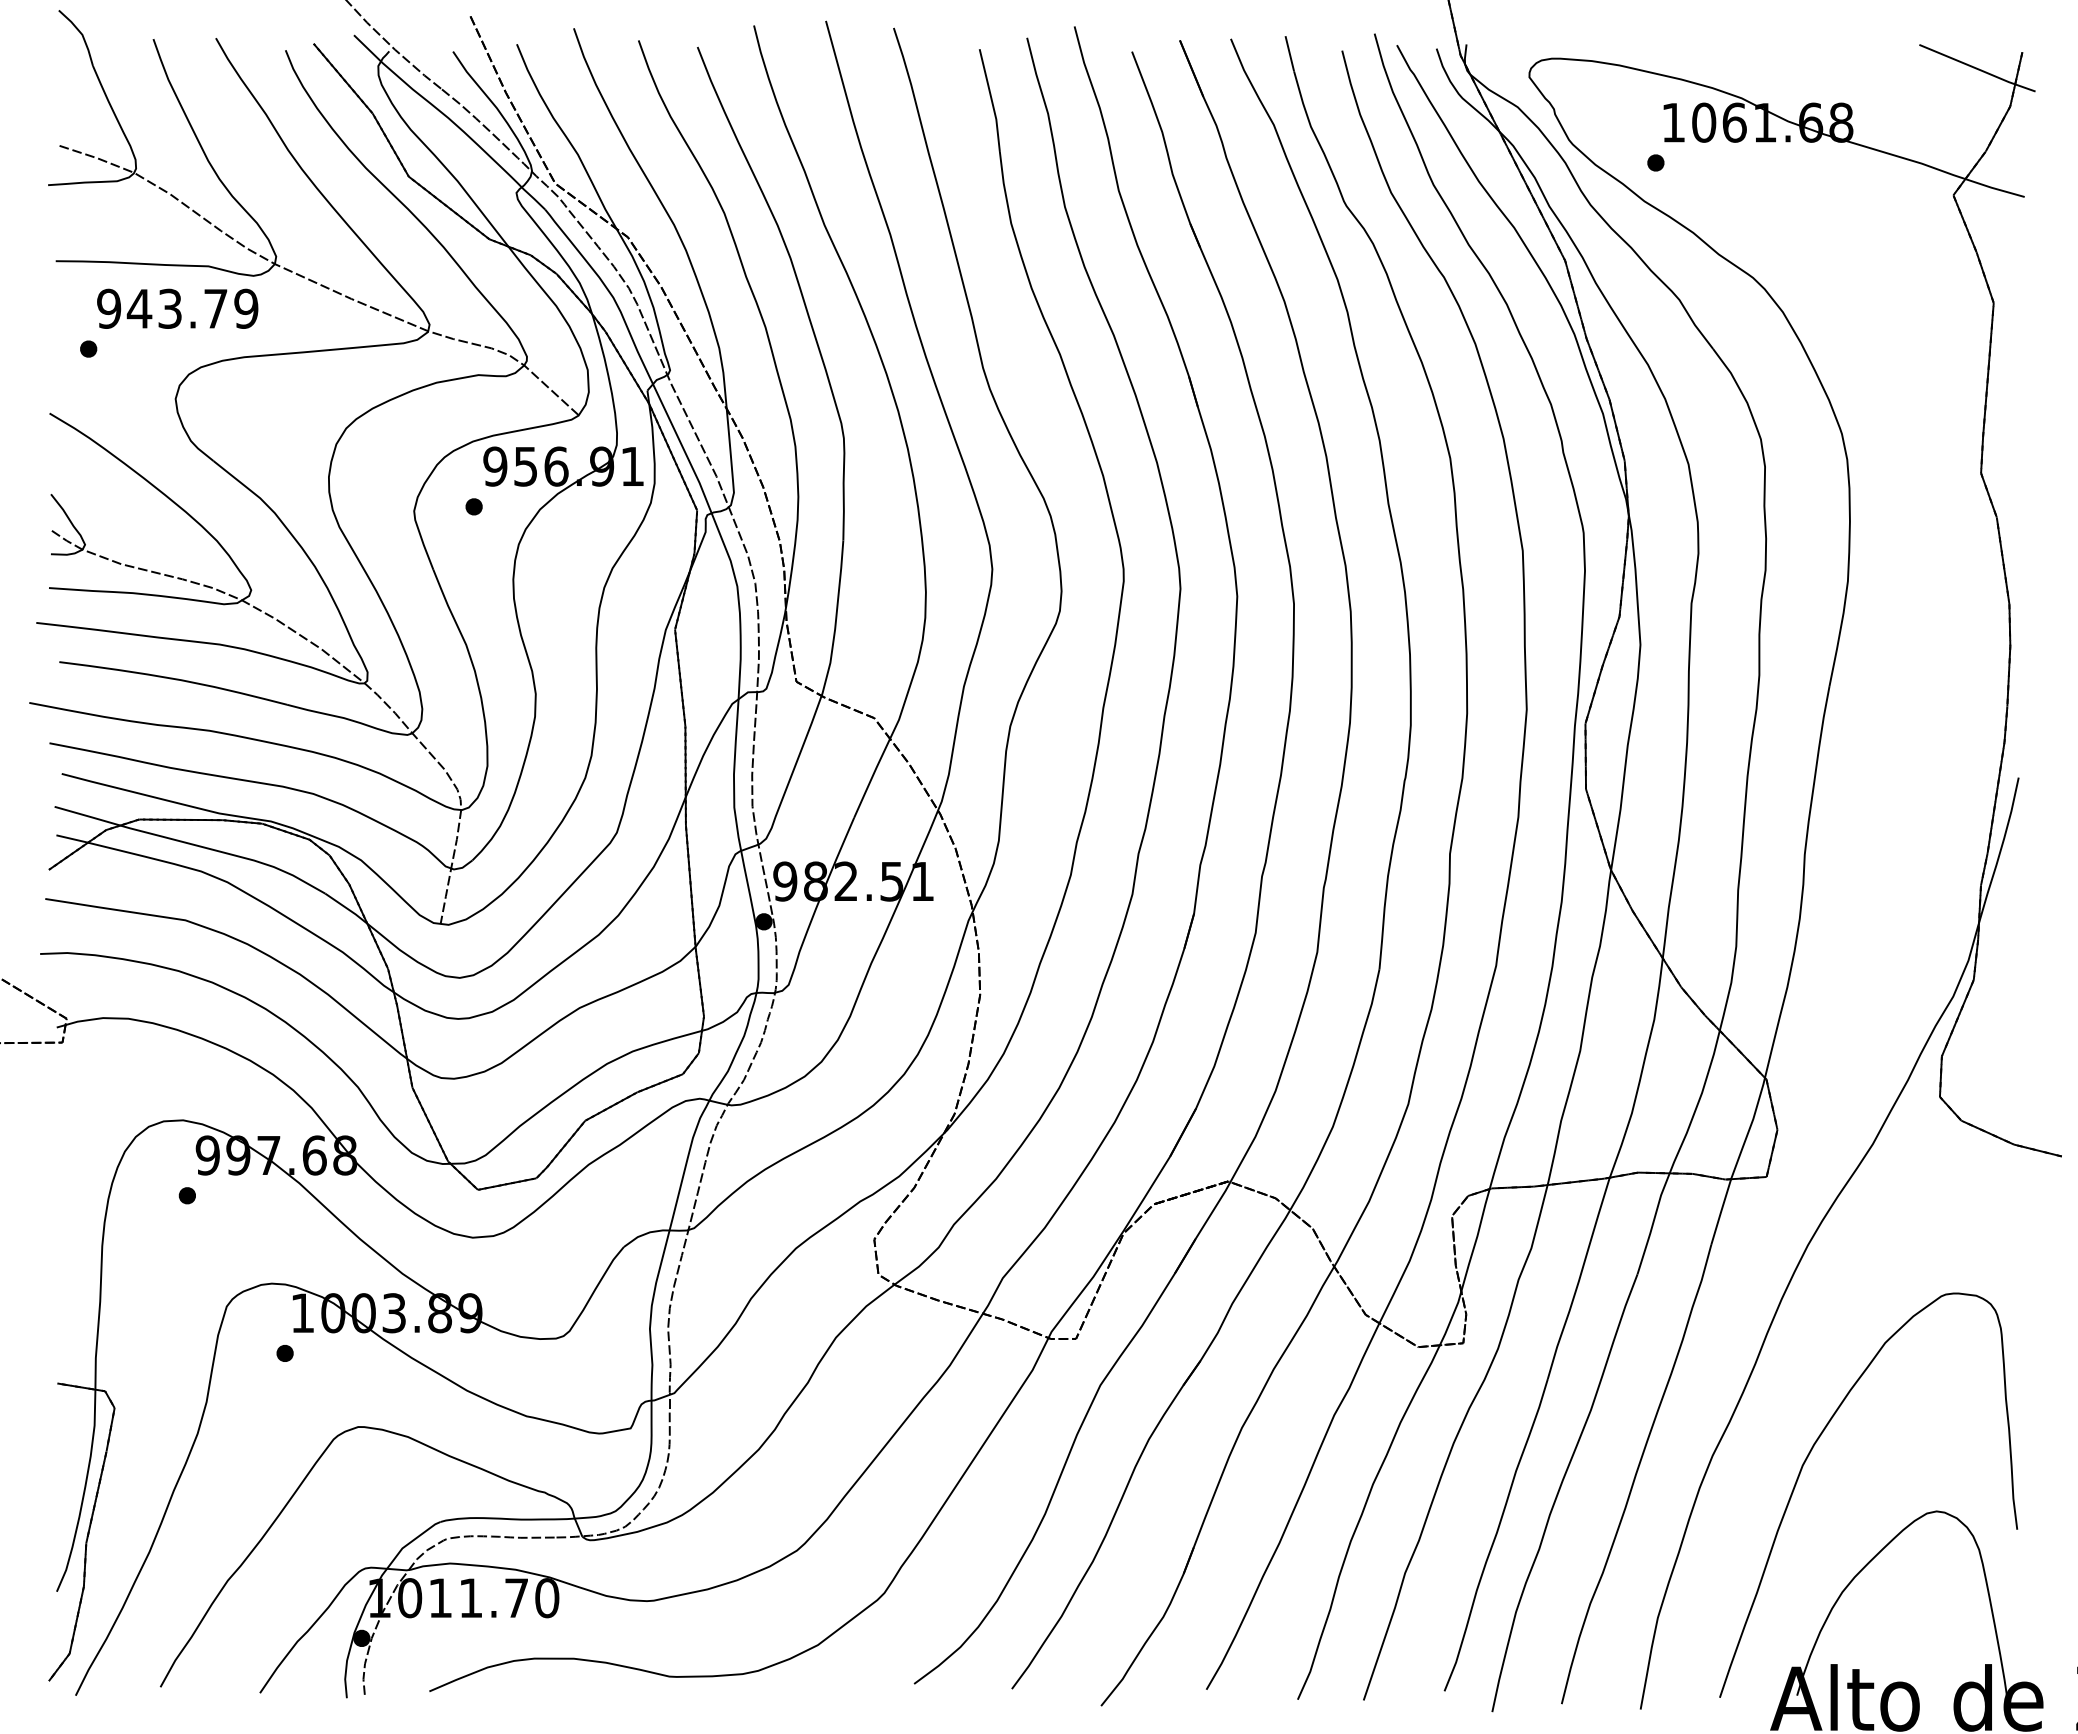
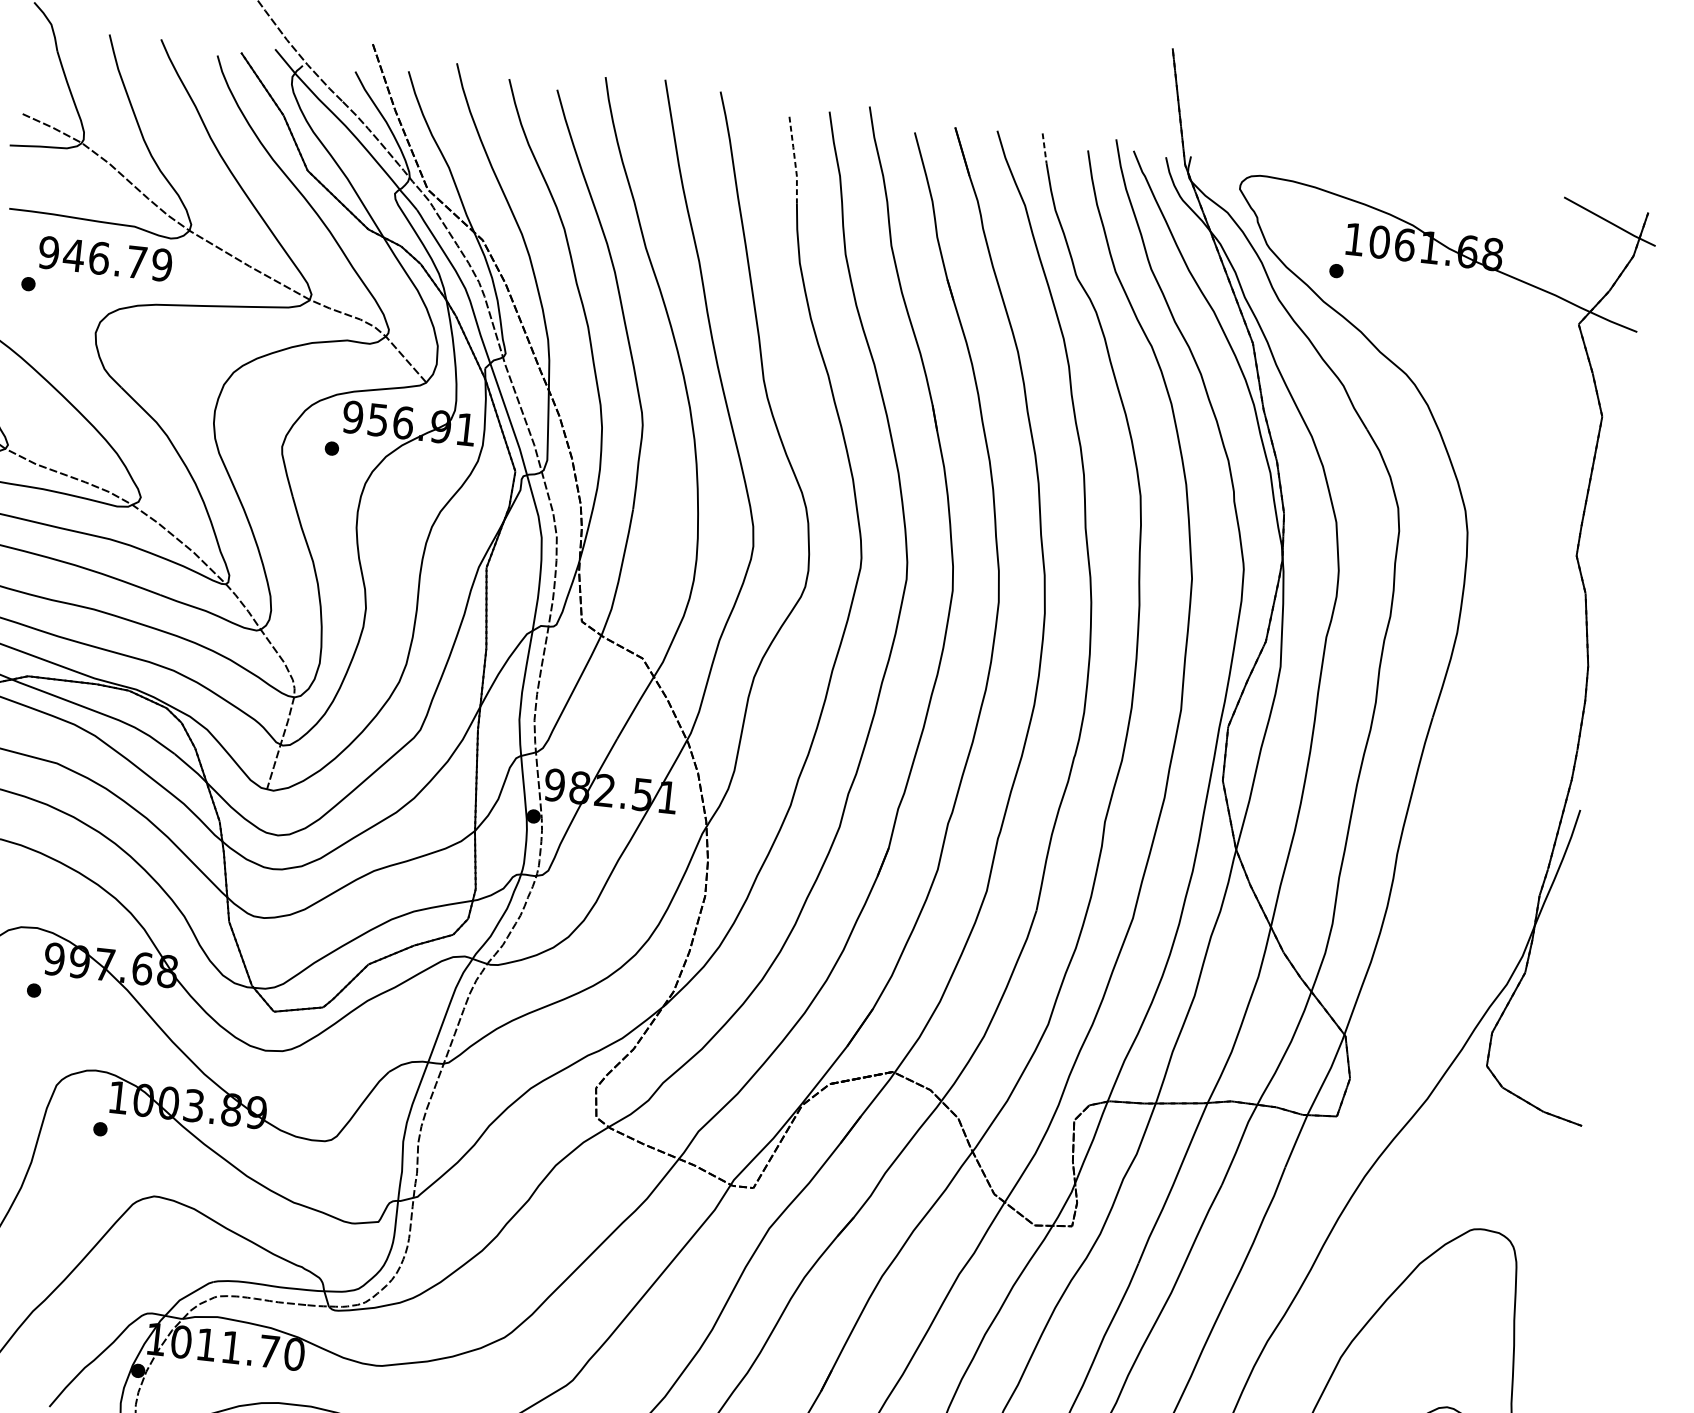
line: (1289, 54) -> (1044, 148), solid -> dashed
line: (991, 100) -> (794, 160), solid -> dashed
text: (170, 308) -> (99, 258), 943.79 -> 946.79

